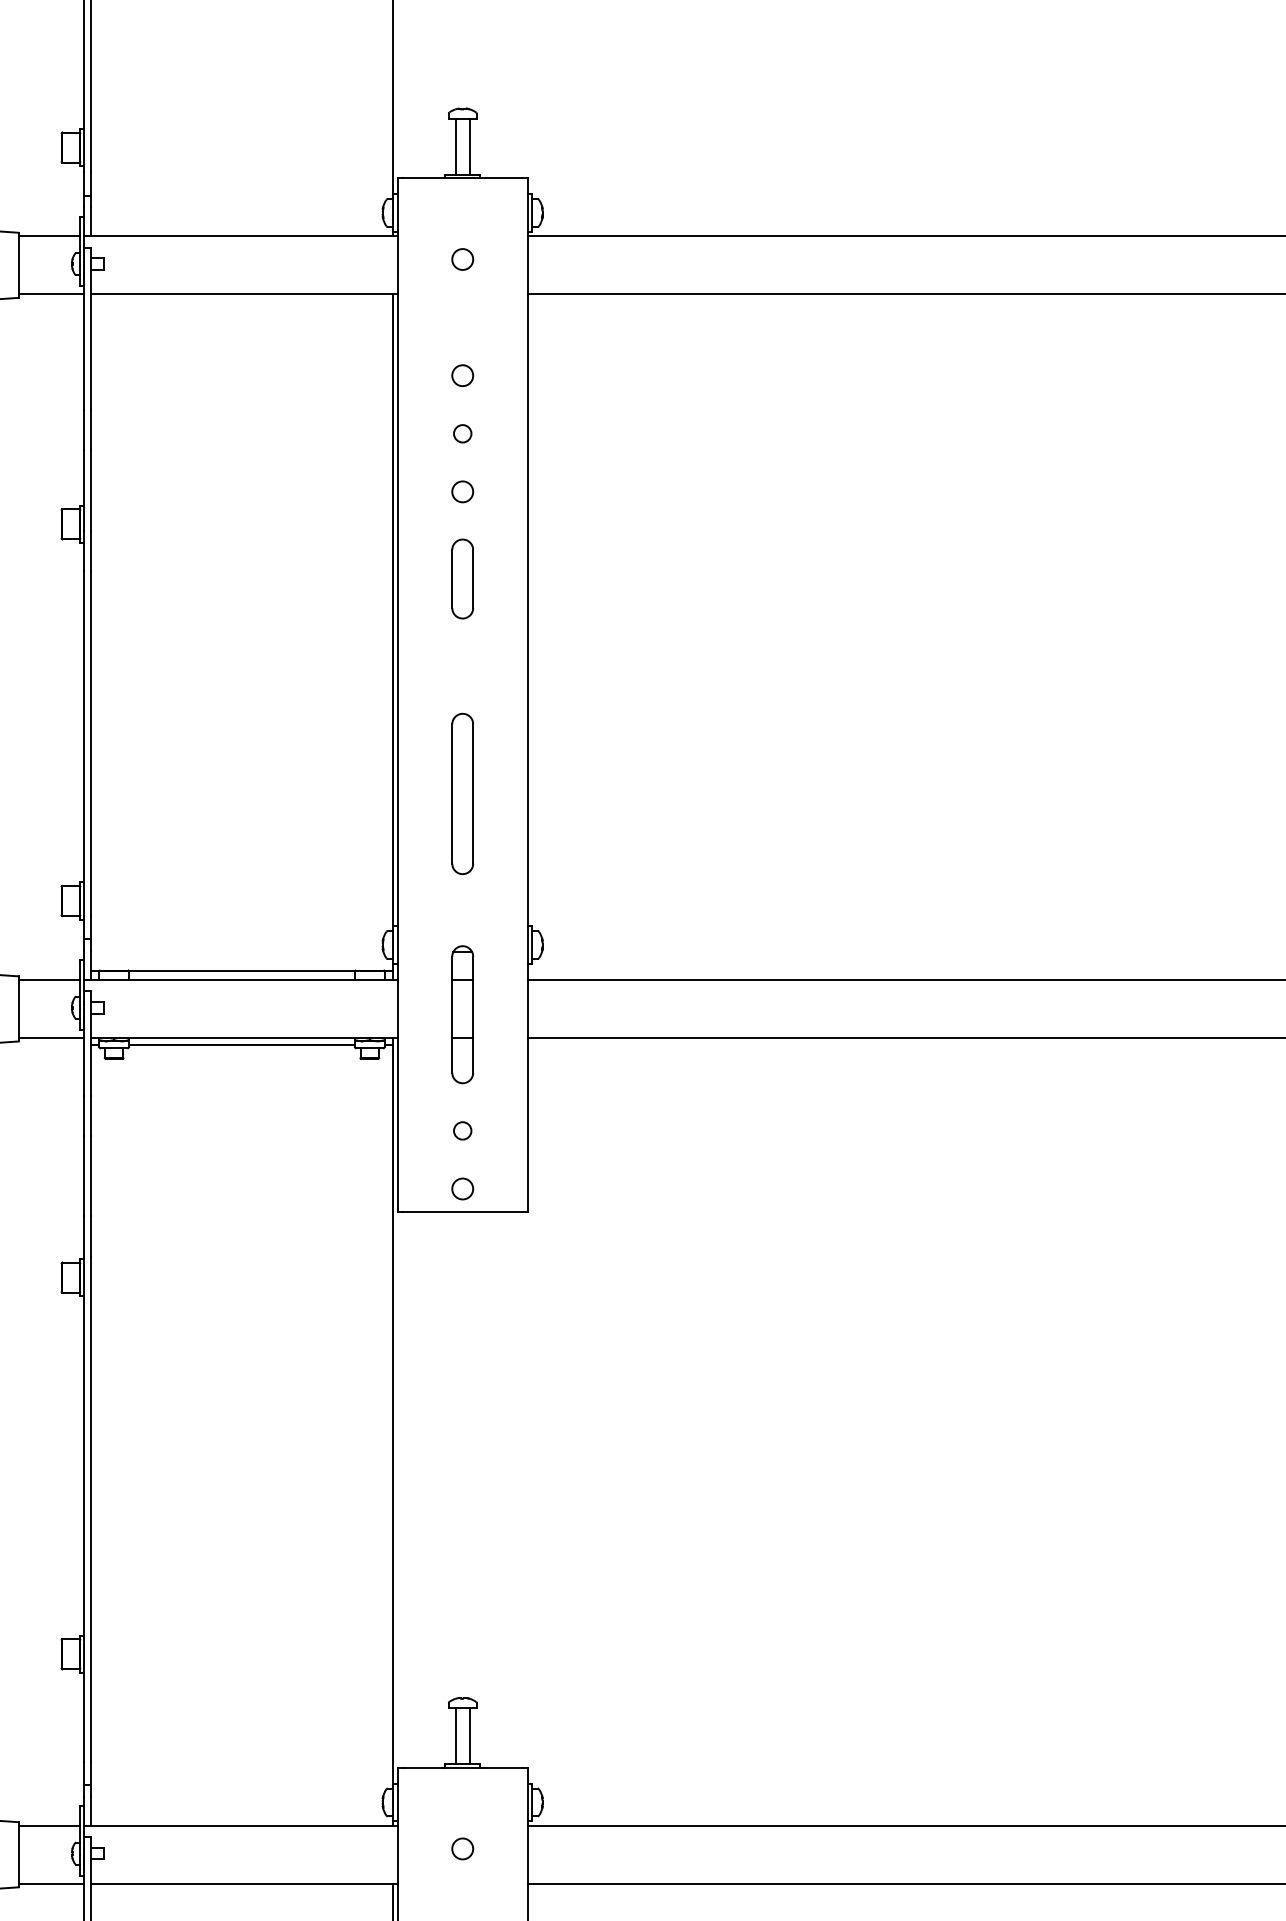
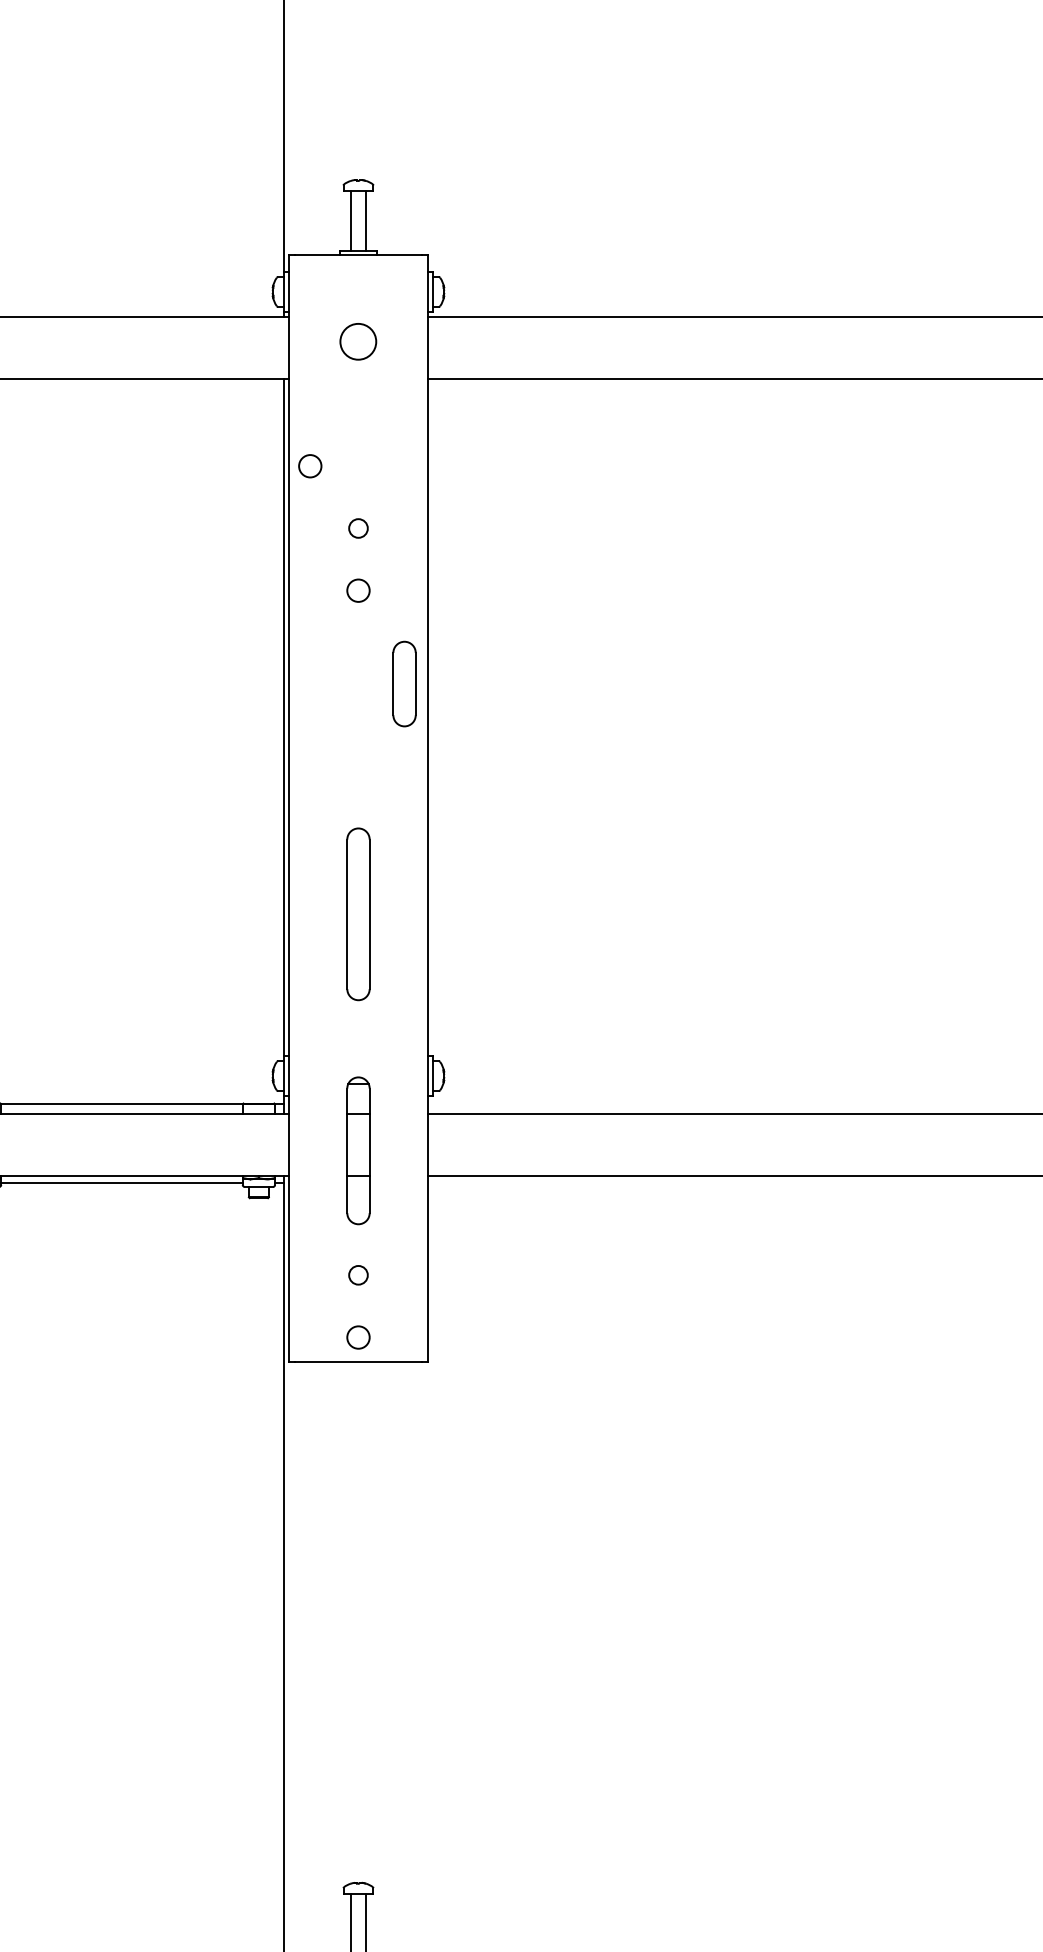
circle: (462, 259) -> (358, 341), size x1.6
circle: (462, 375) -> (310, 466), moved
part: (462, 578) -> (404, 683), moved

